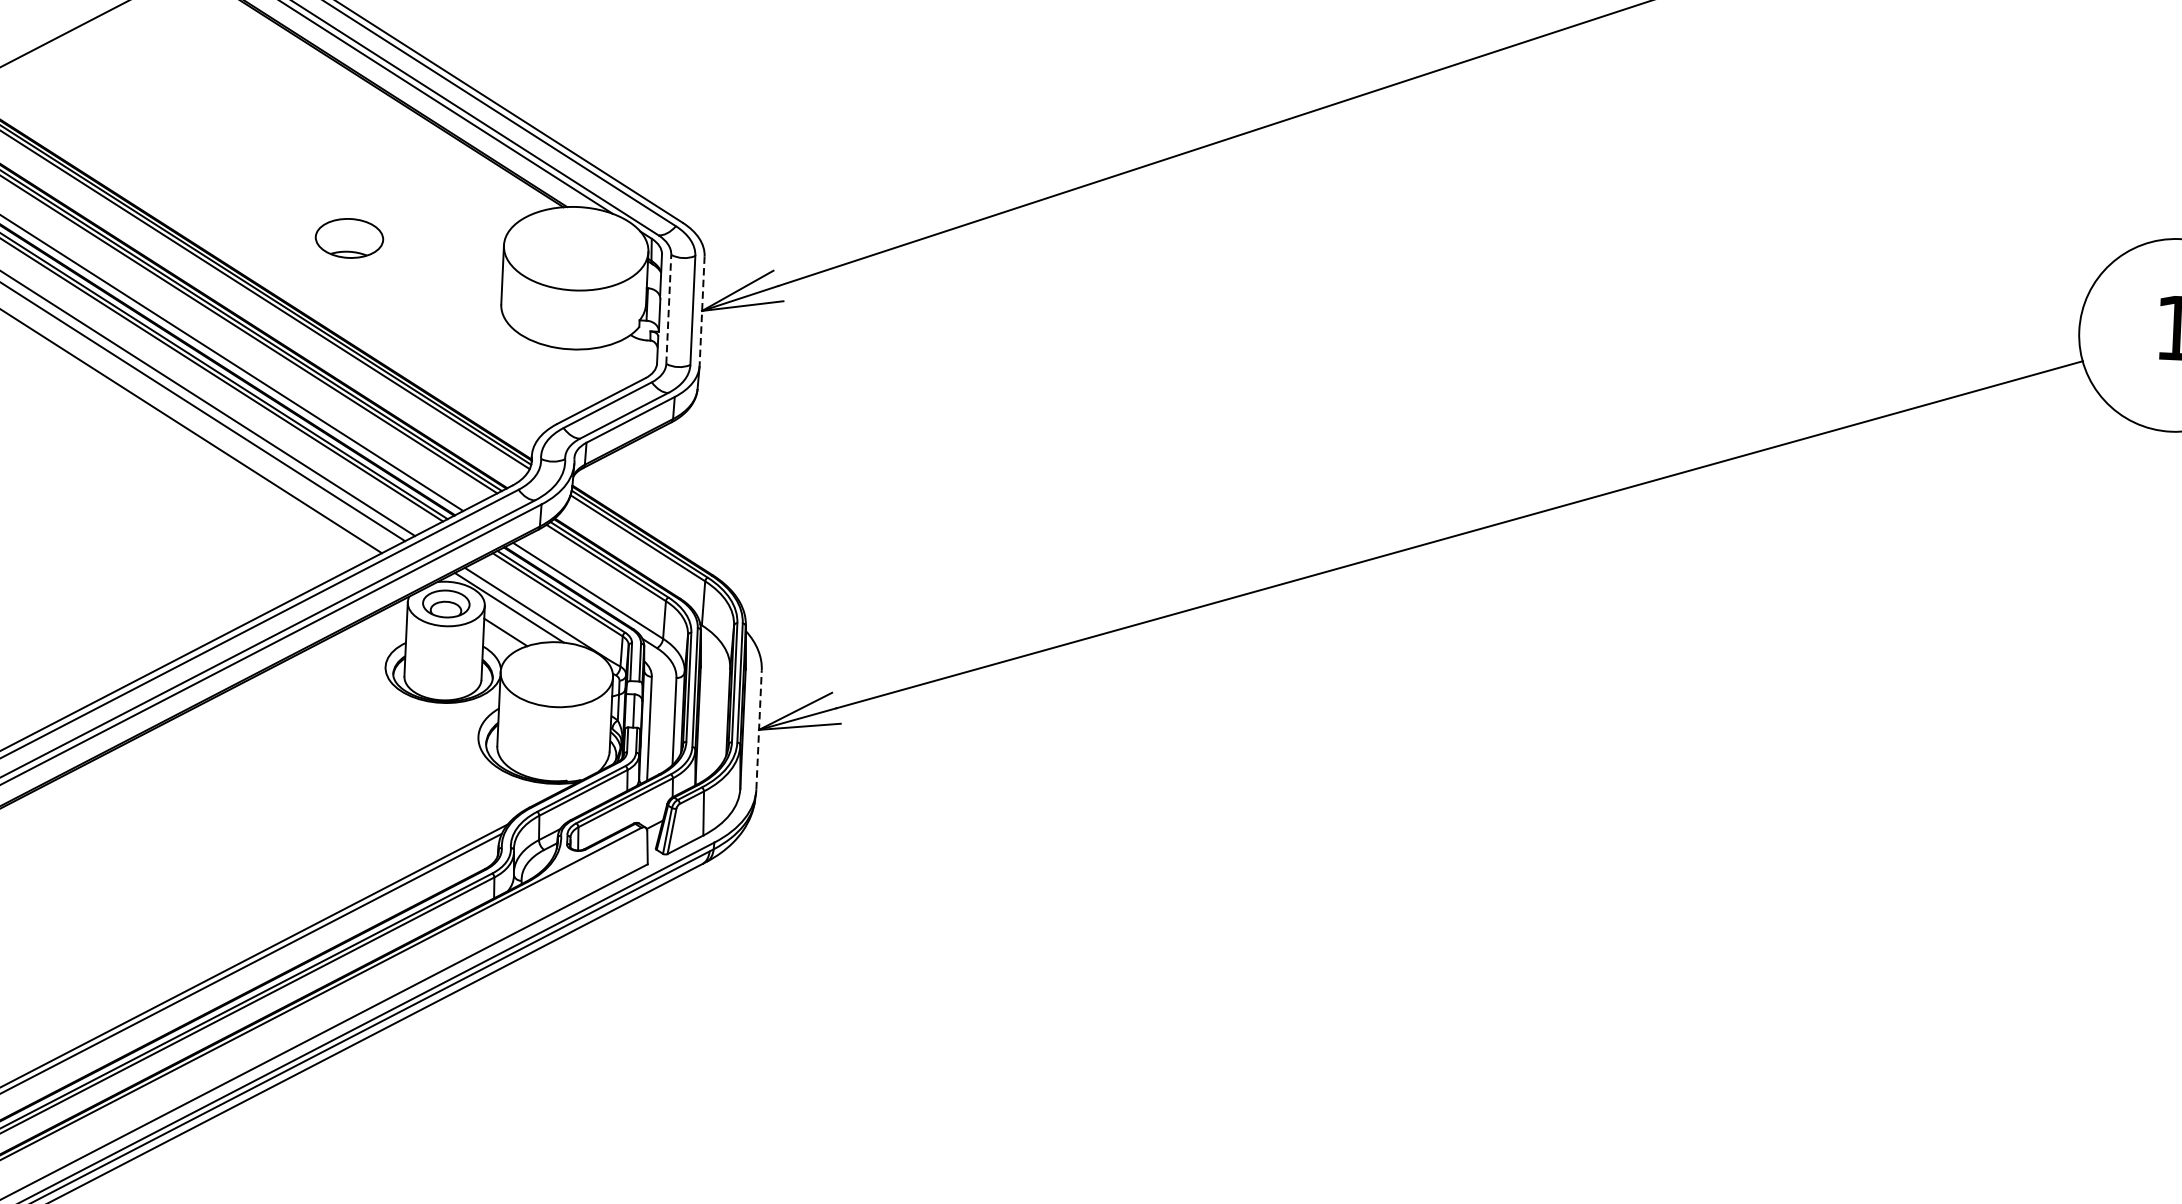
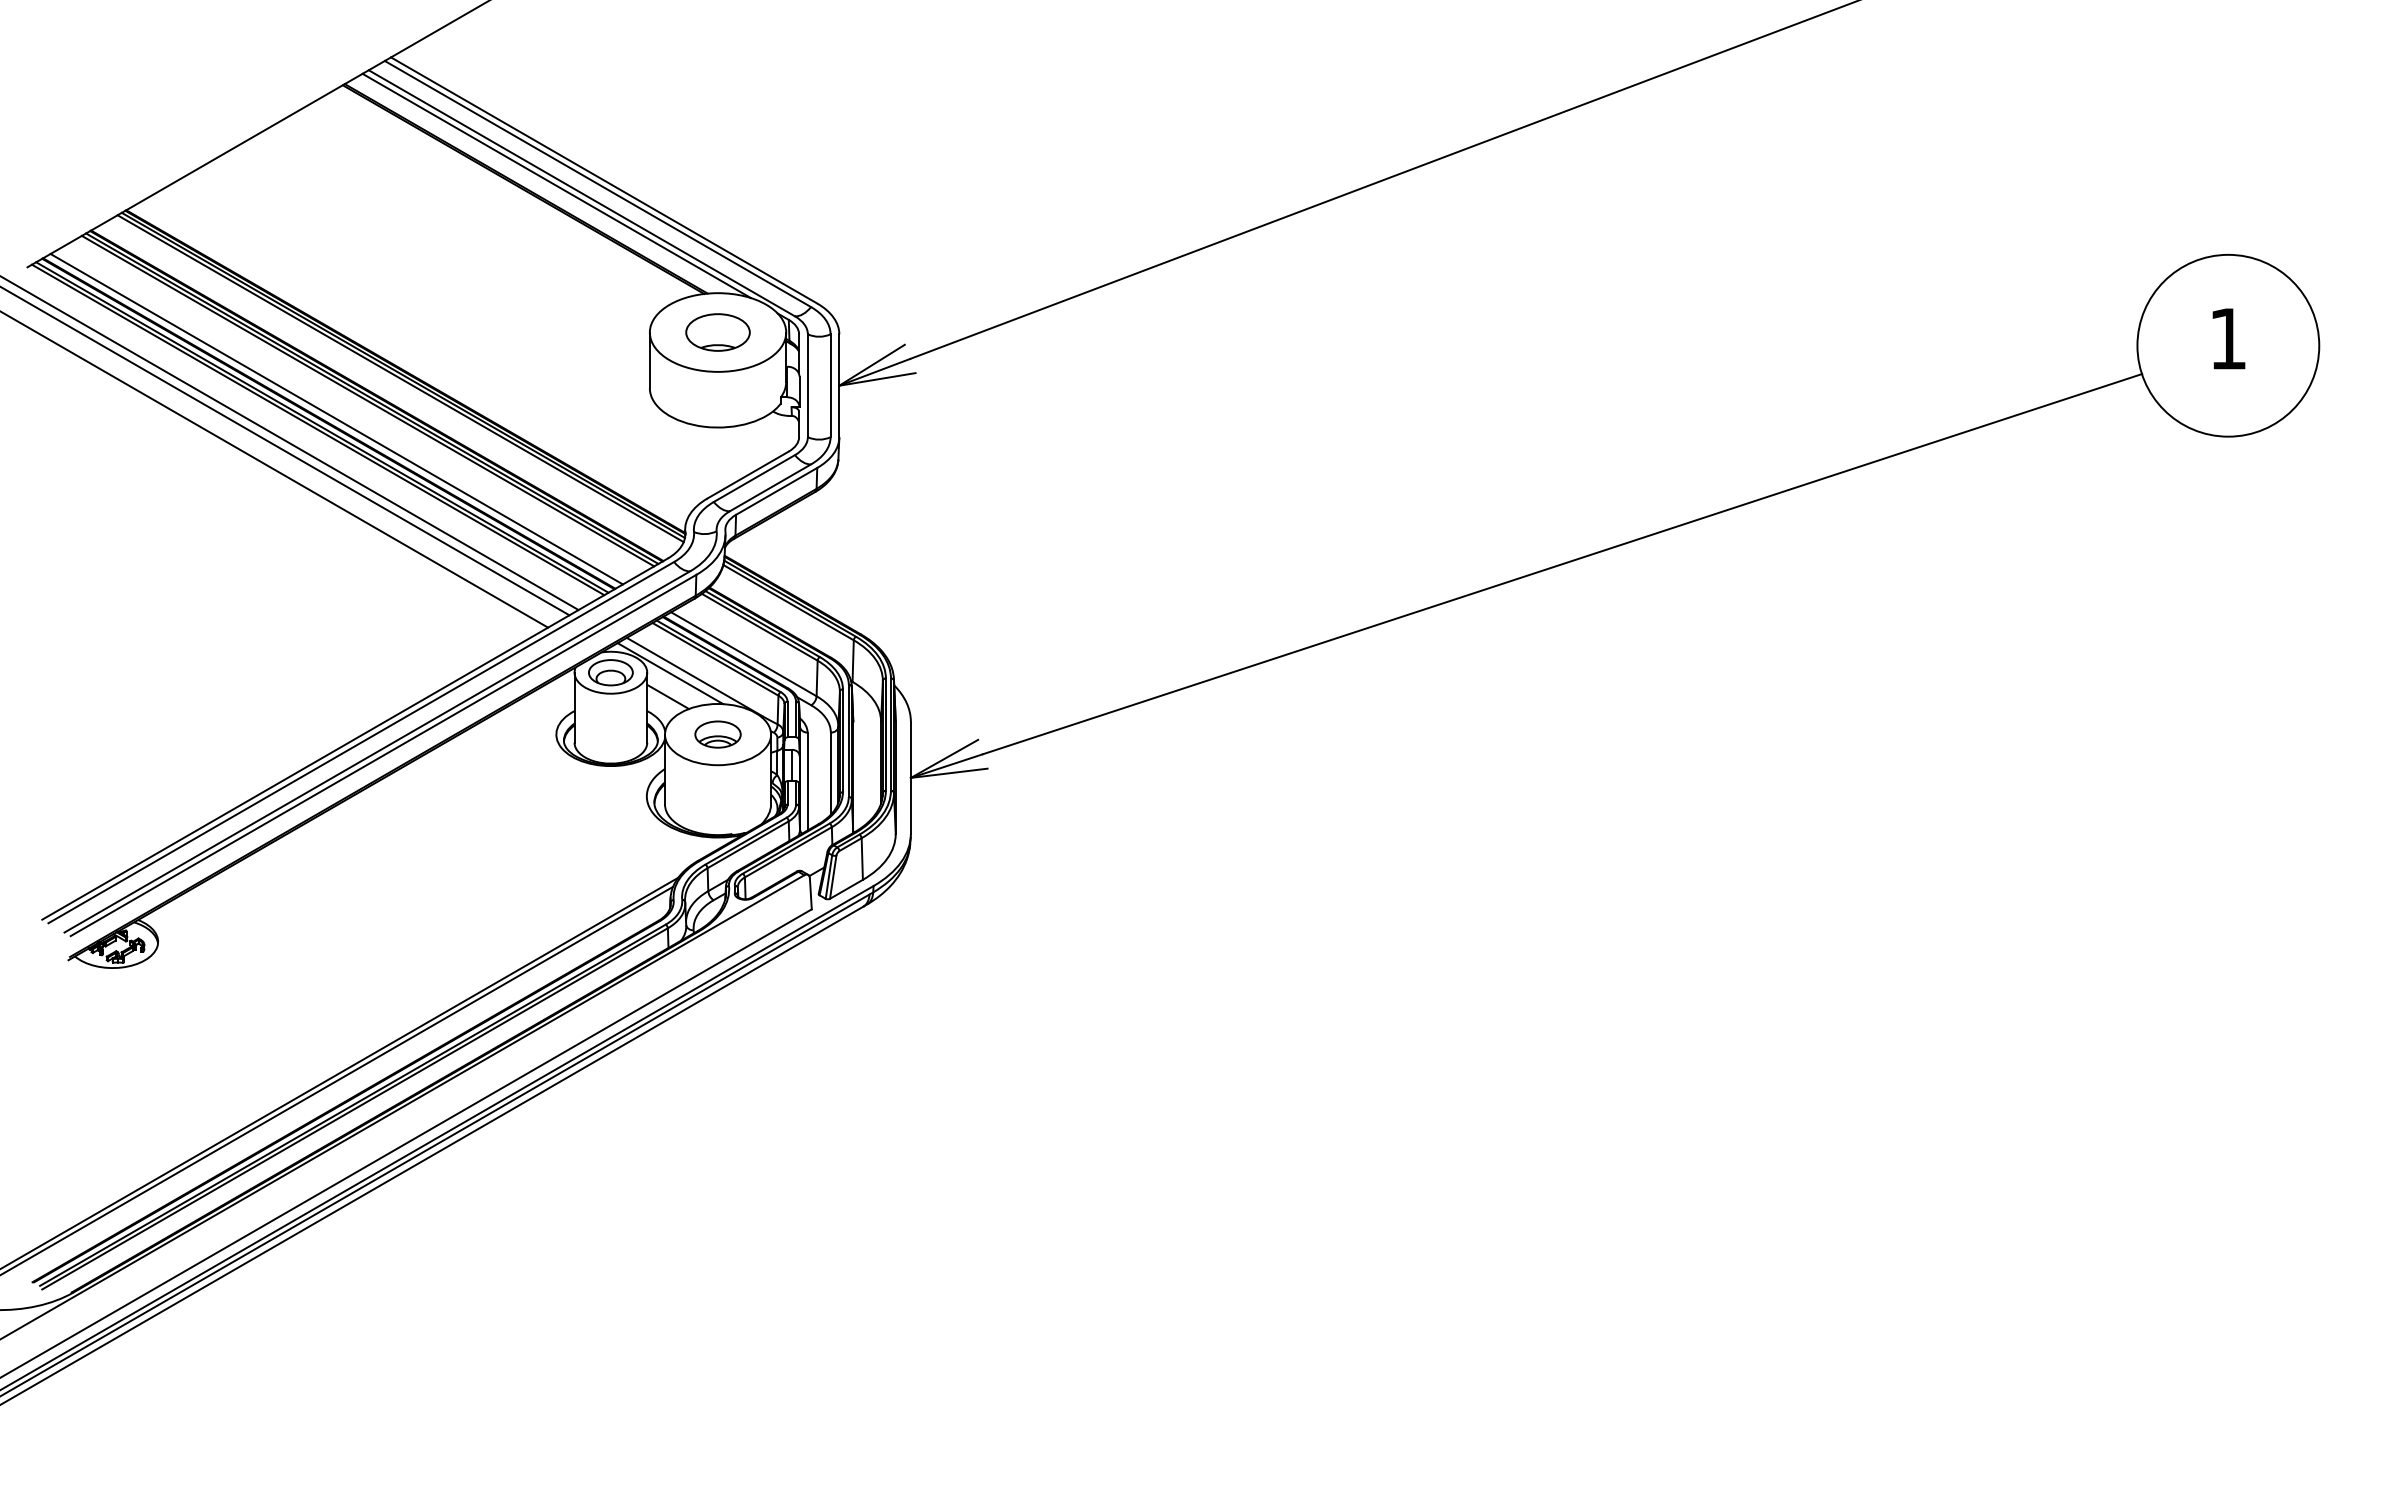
part: (348, 238) -> (717, 332), moved
line: (668, 309) -> (807, 385), dashed -> solid
line: (702, 311) -> (839, 386), dashed -> solid
part: (556, 674) -> (717, 734), added
line: (758, 729) -> (910, 777), dashed -> solid

